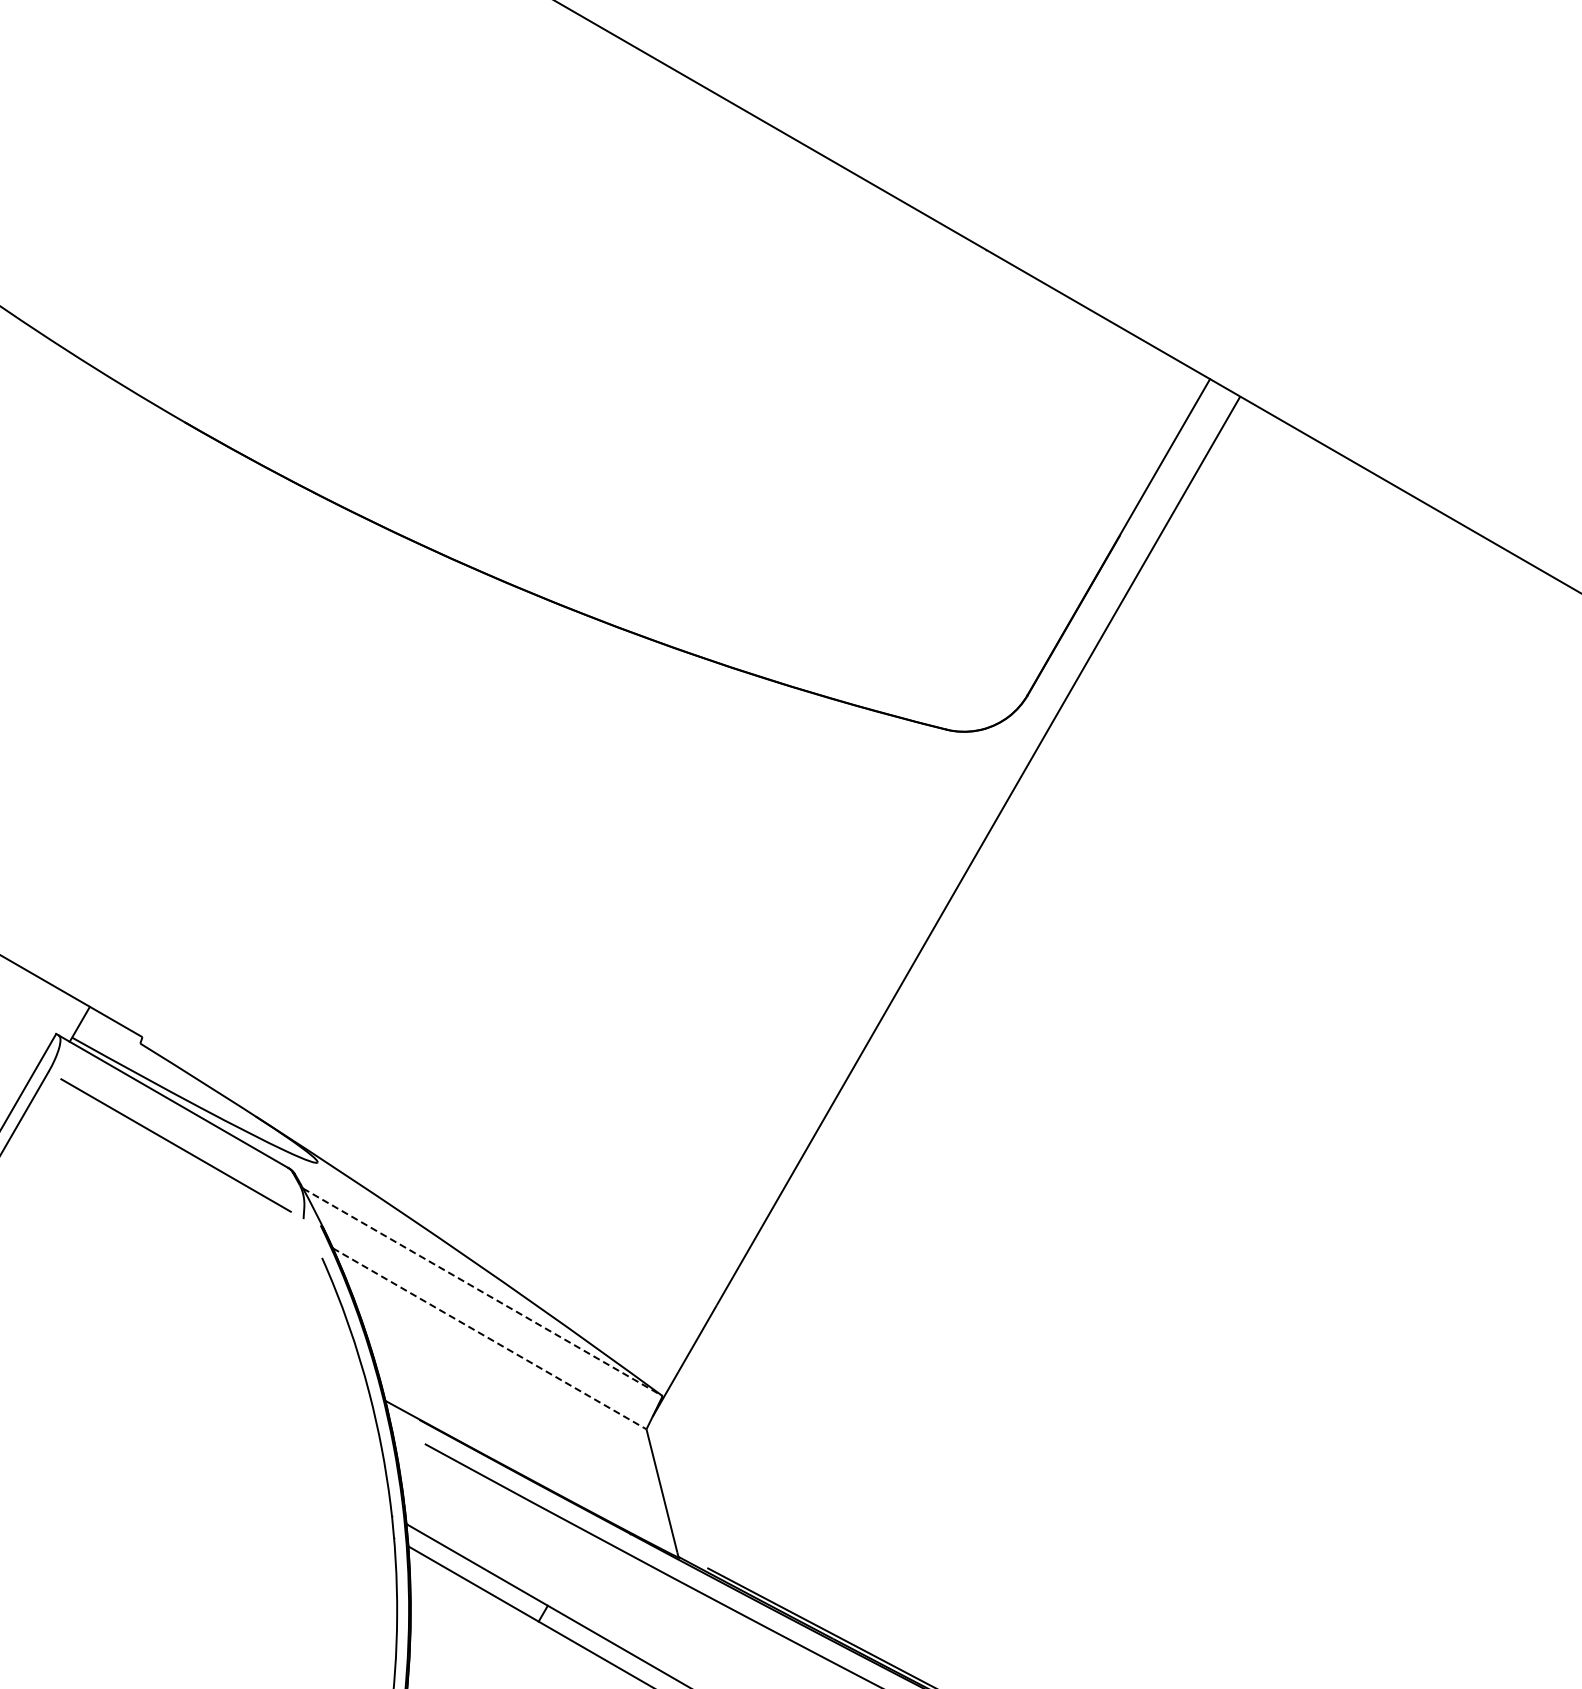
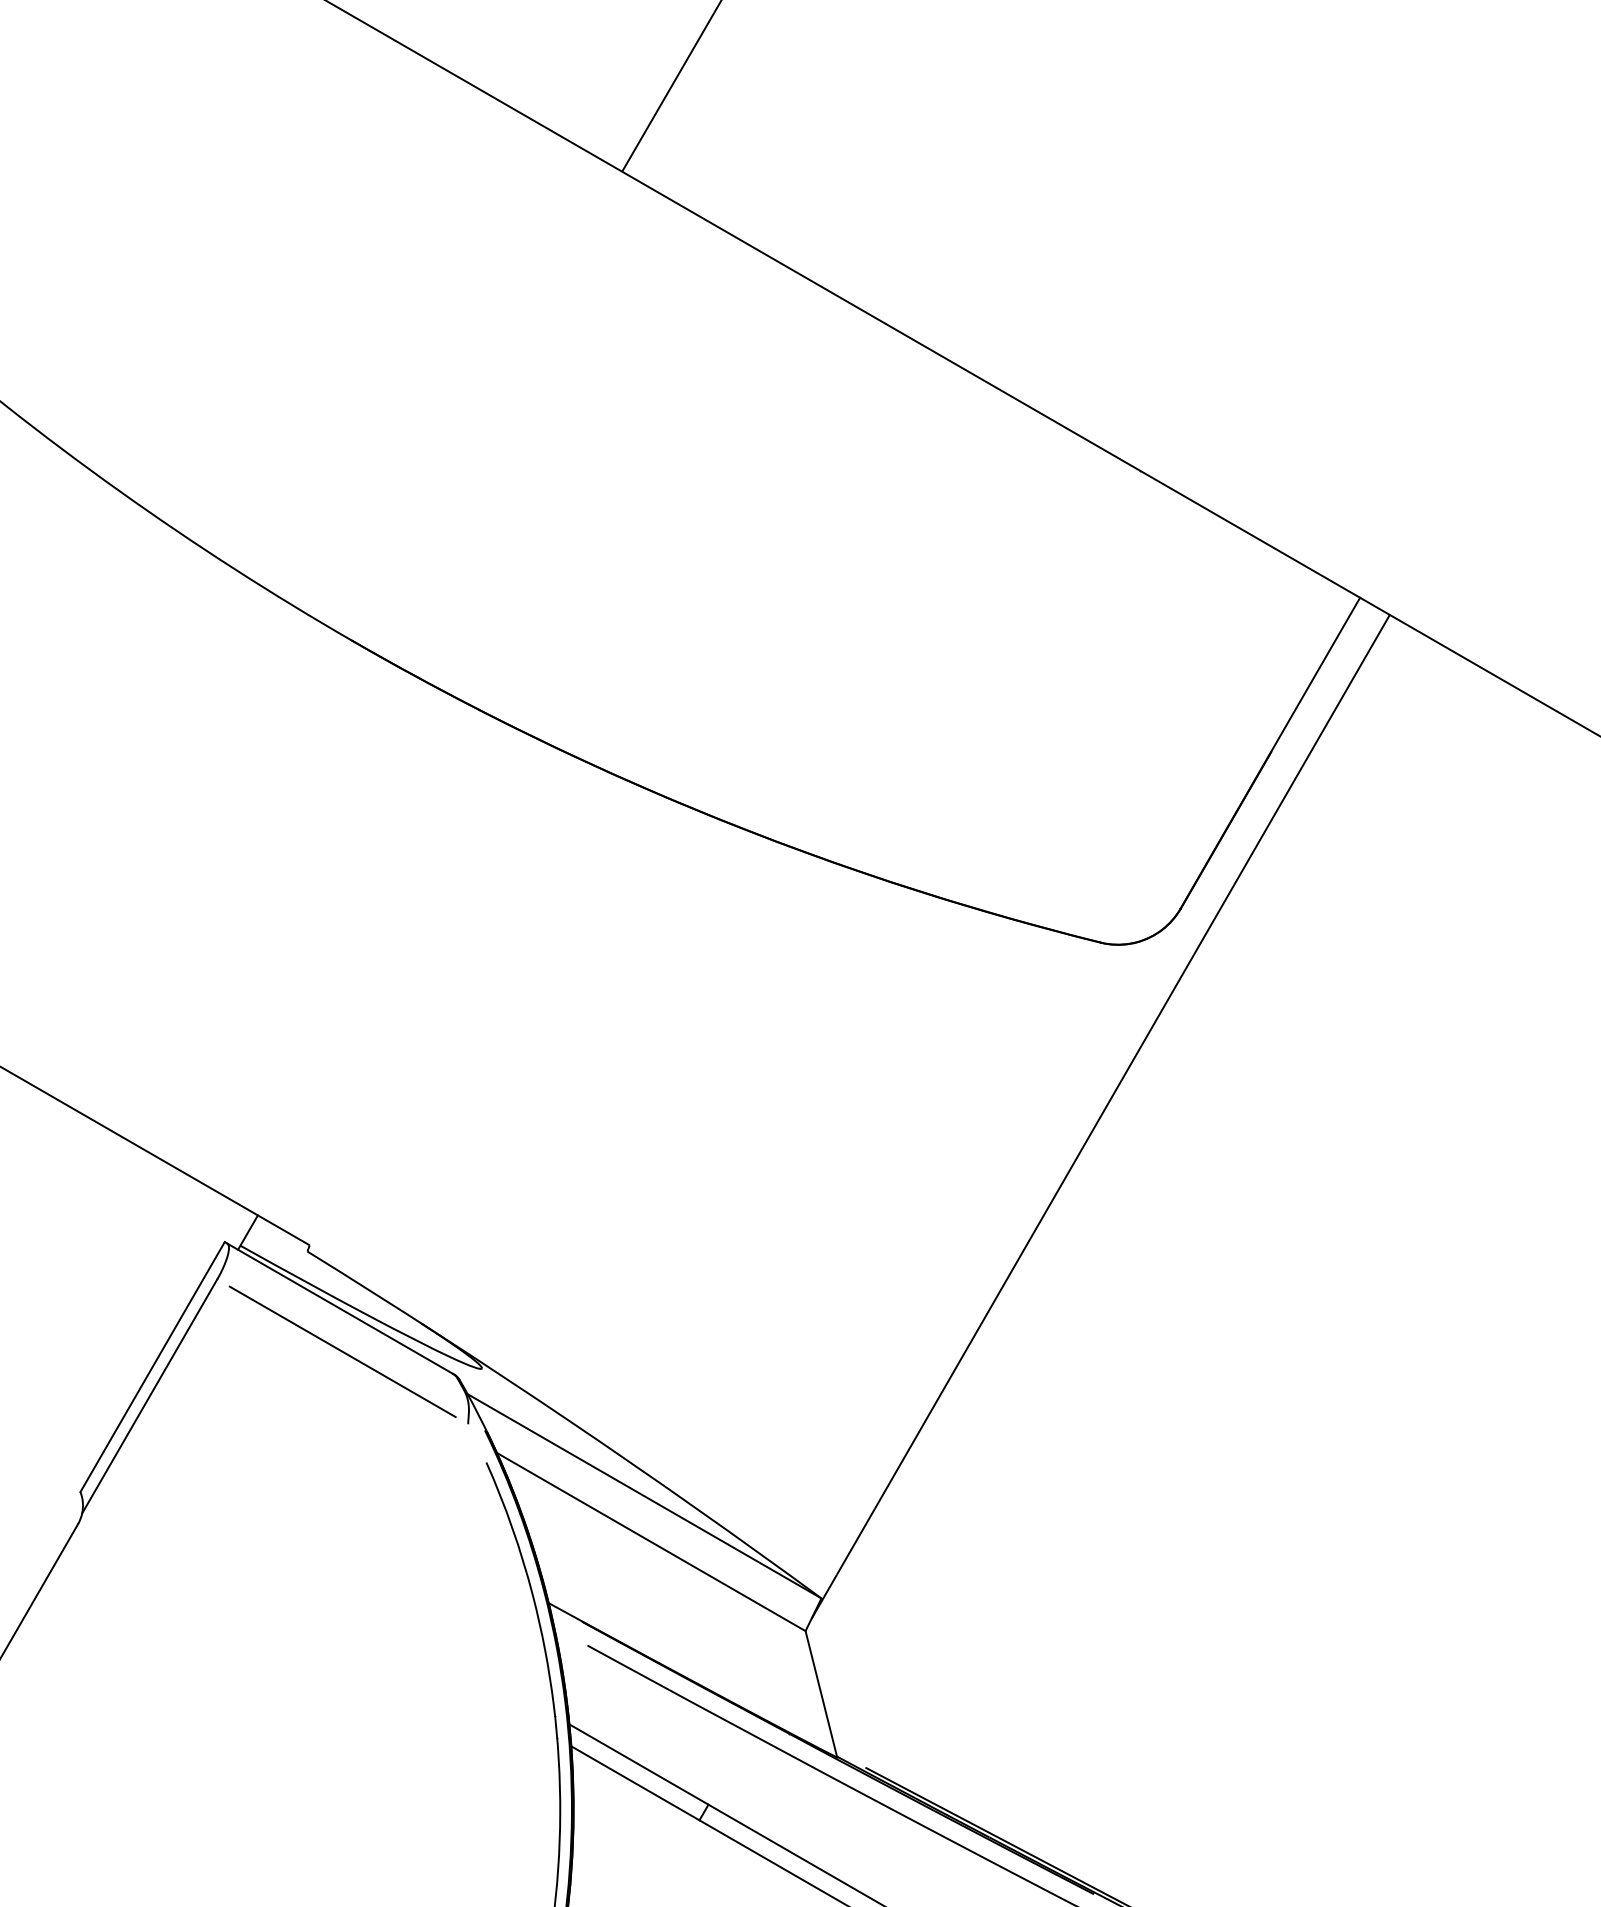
line: (482, 1292) -> (644, 1496), dashed -> solid
line: (489, 1339) -> (651, 1542), dashed -> solid

